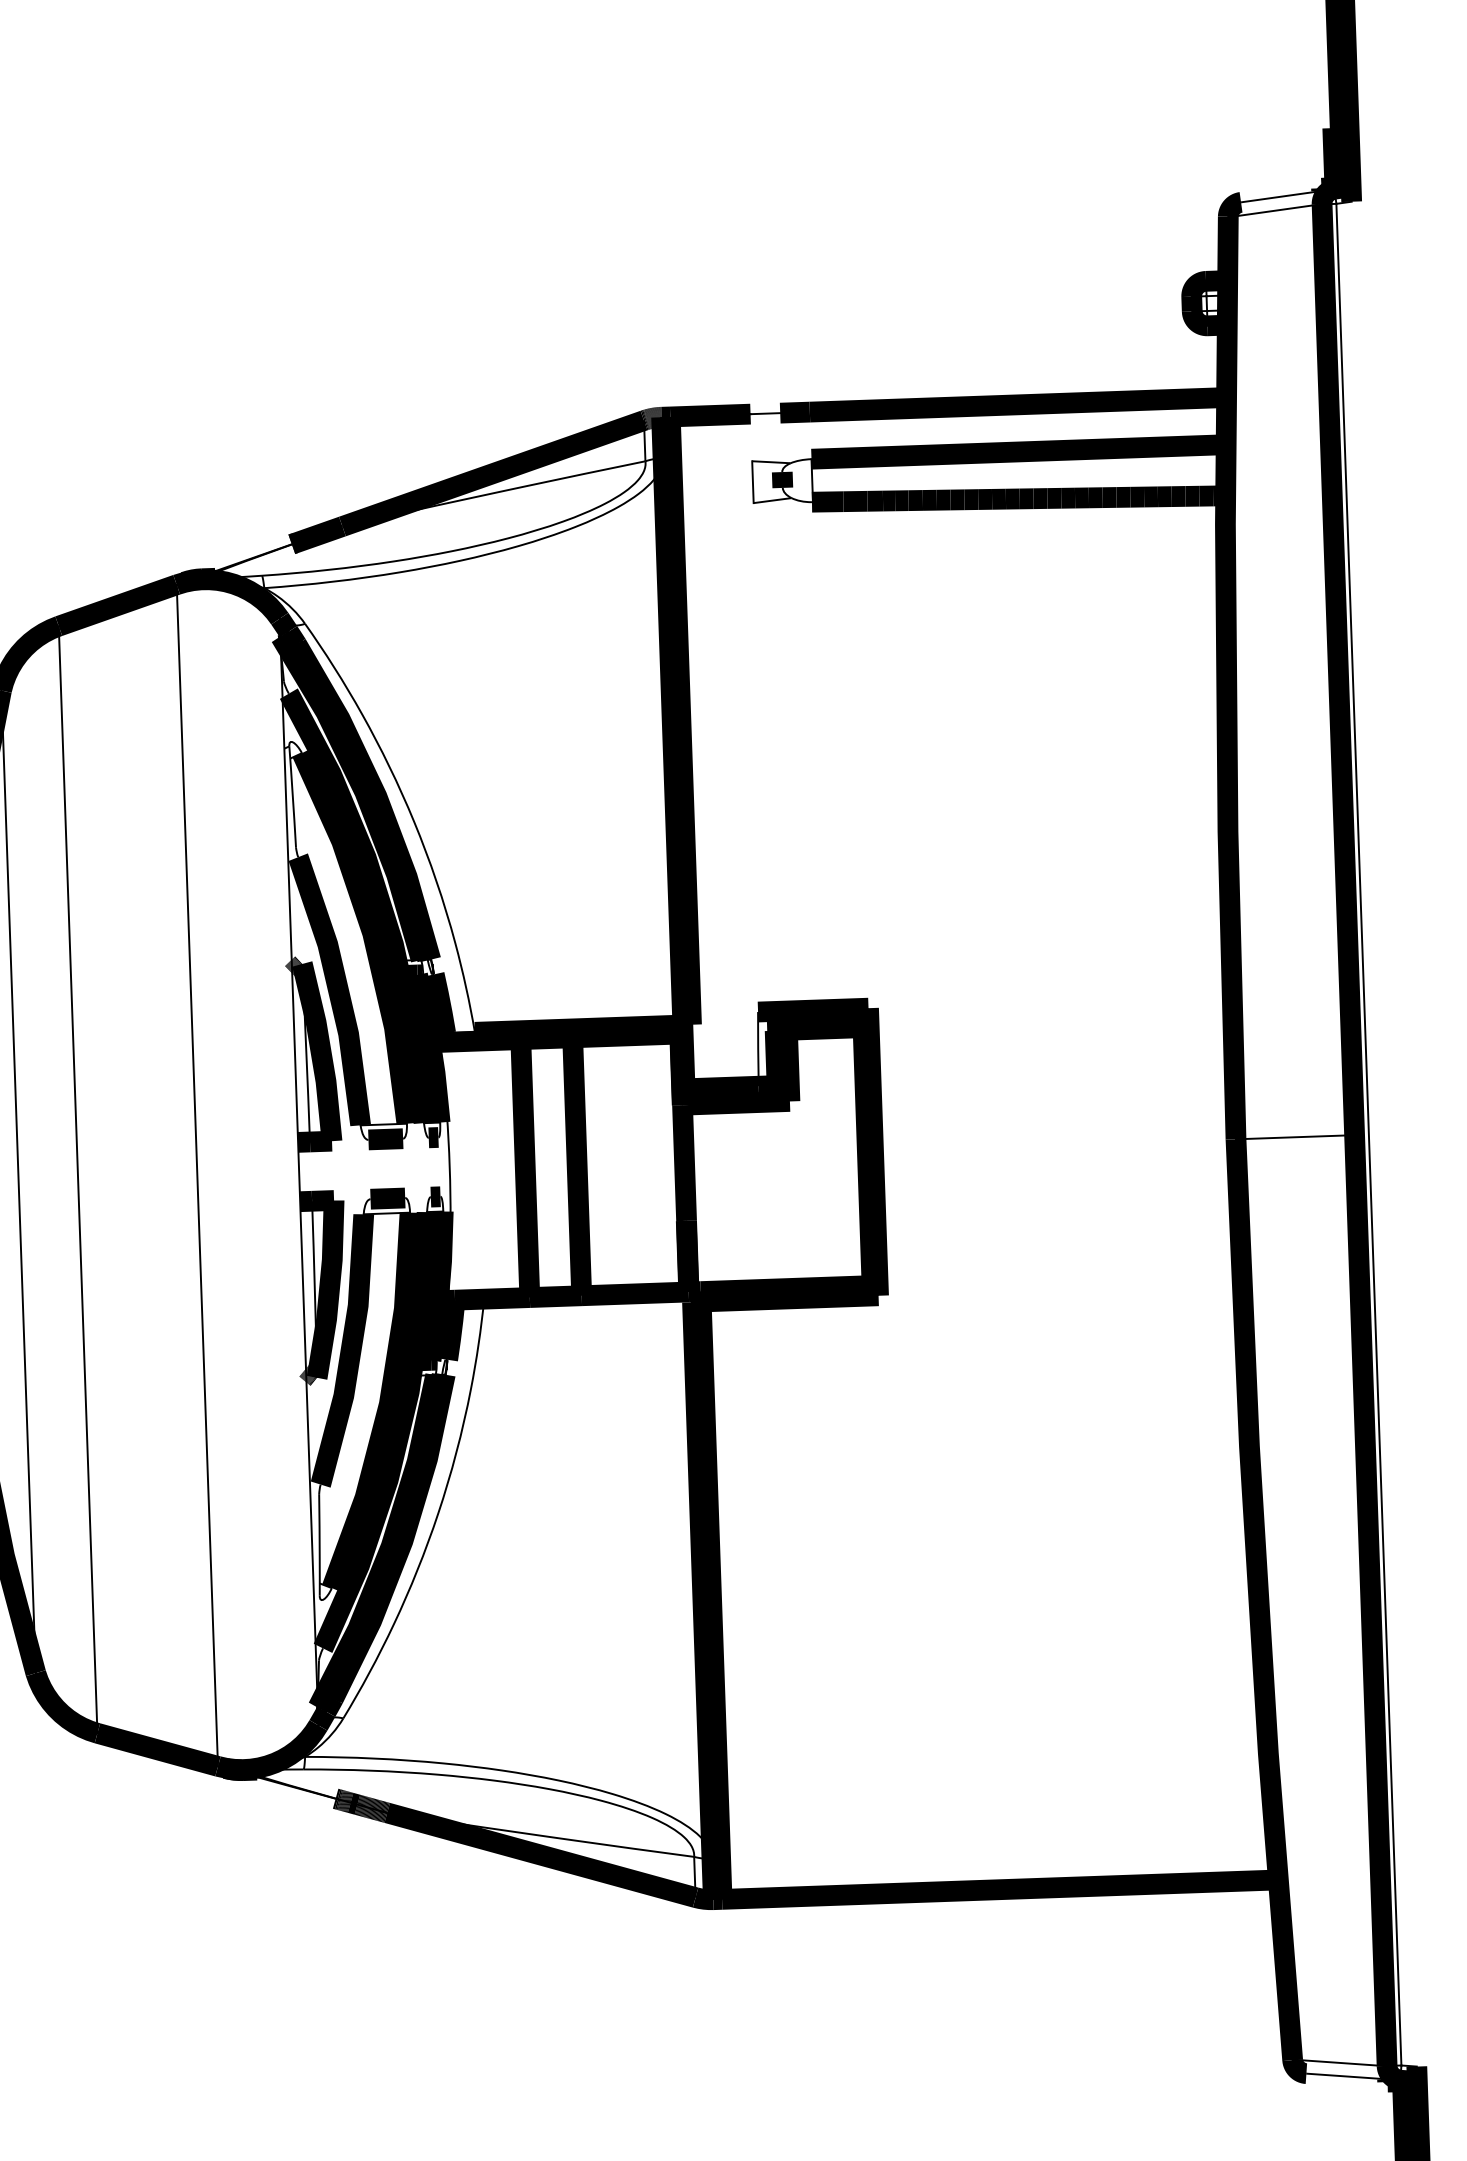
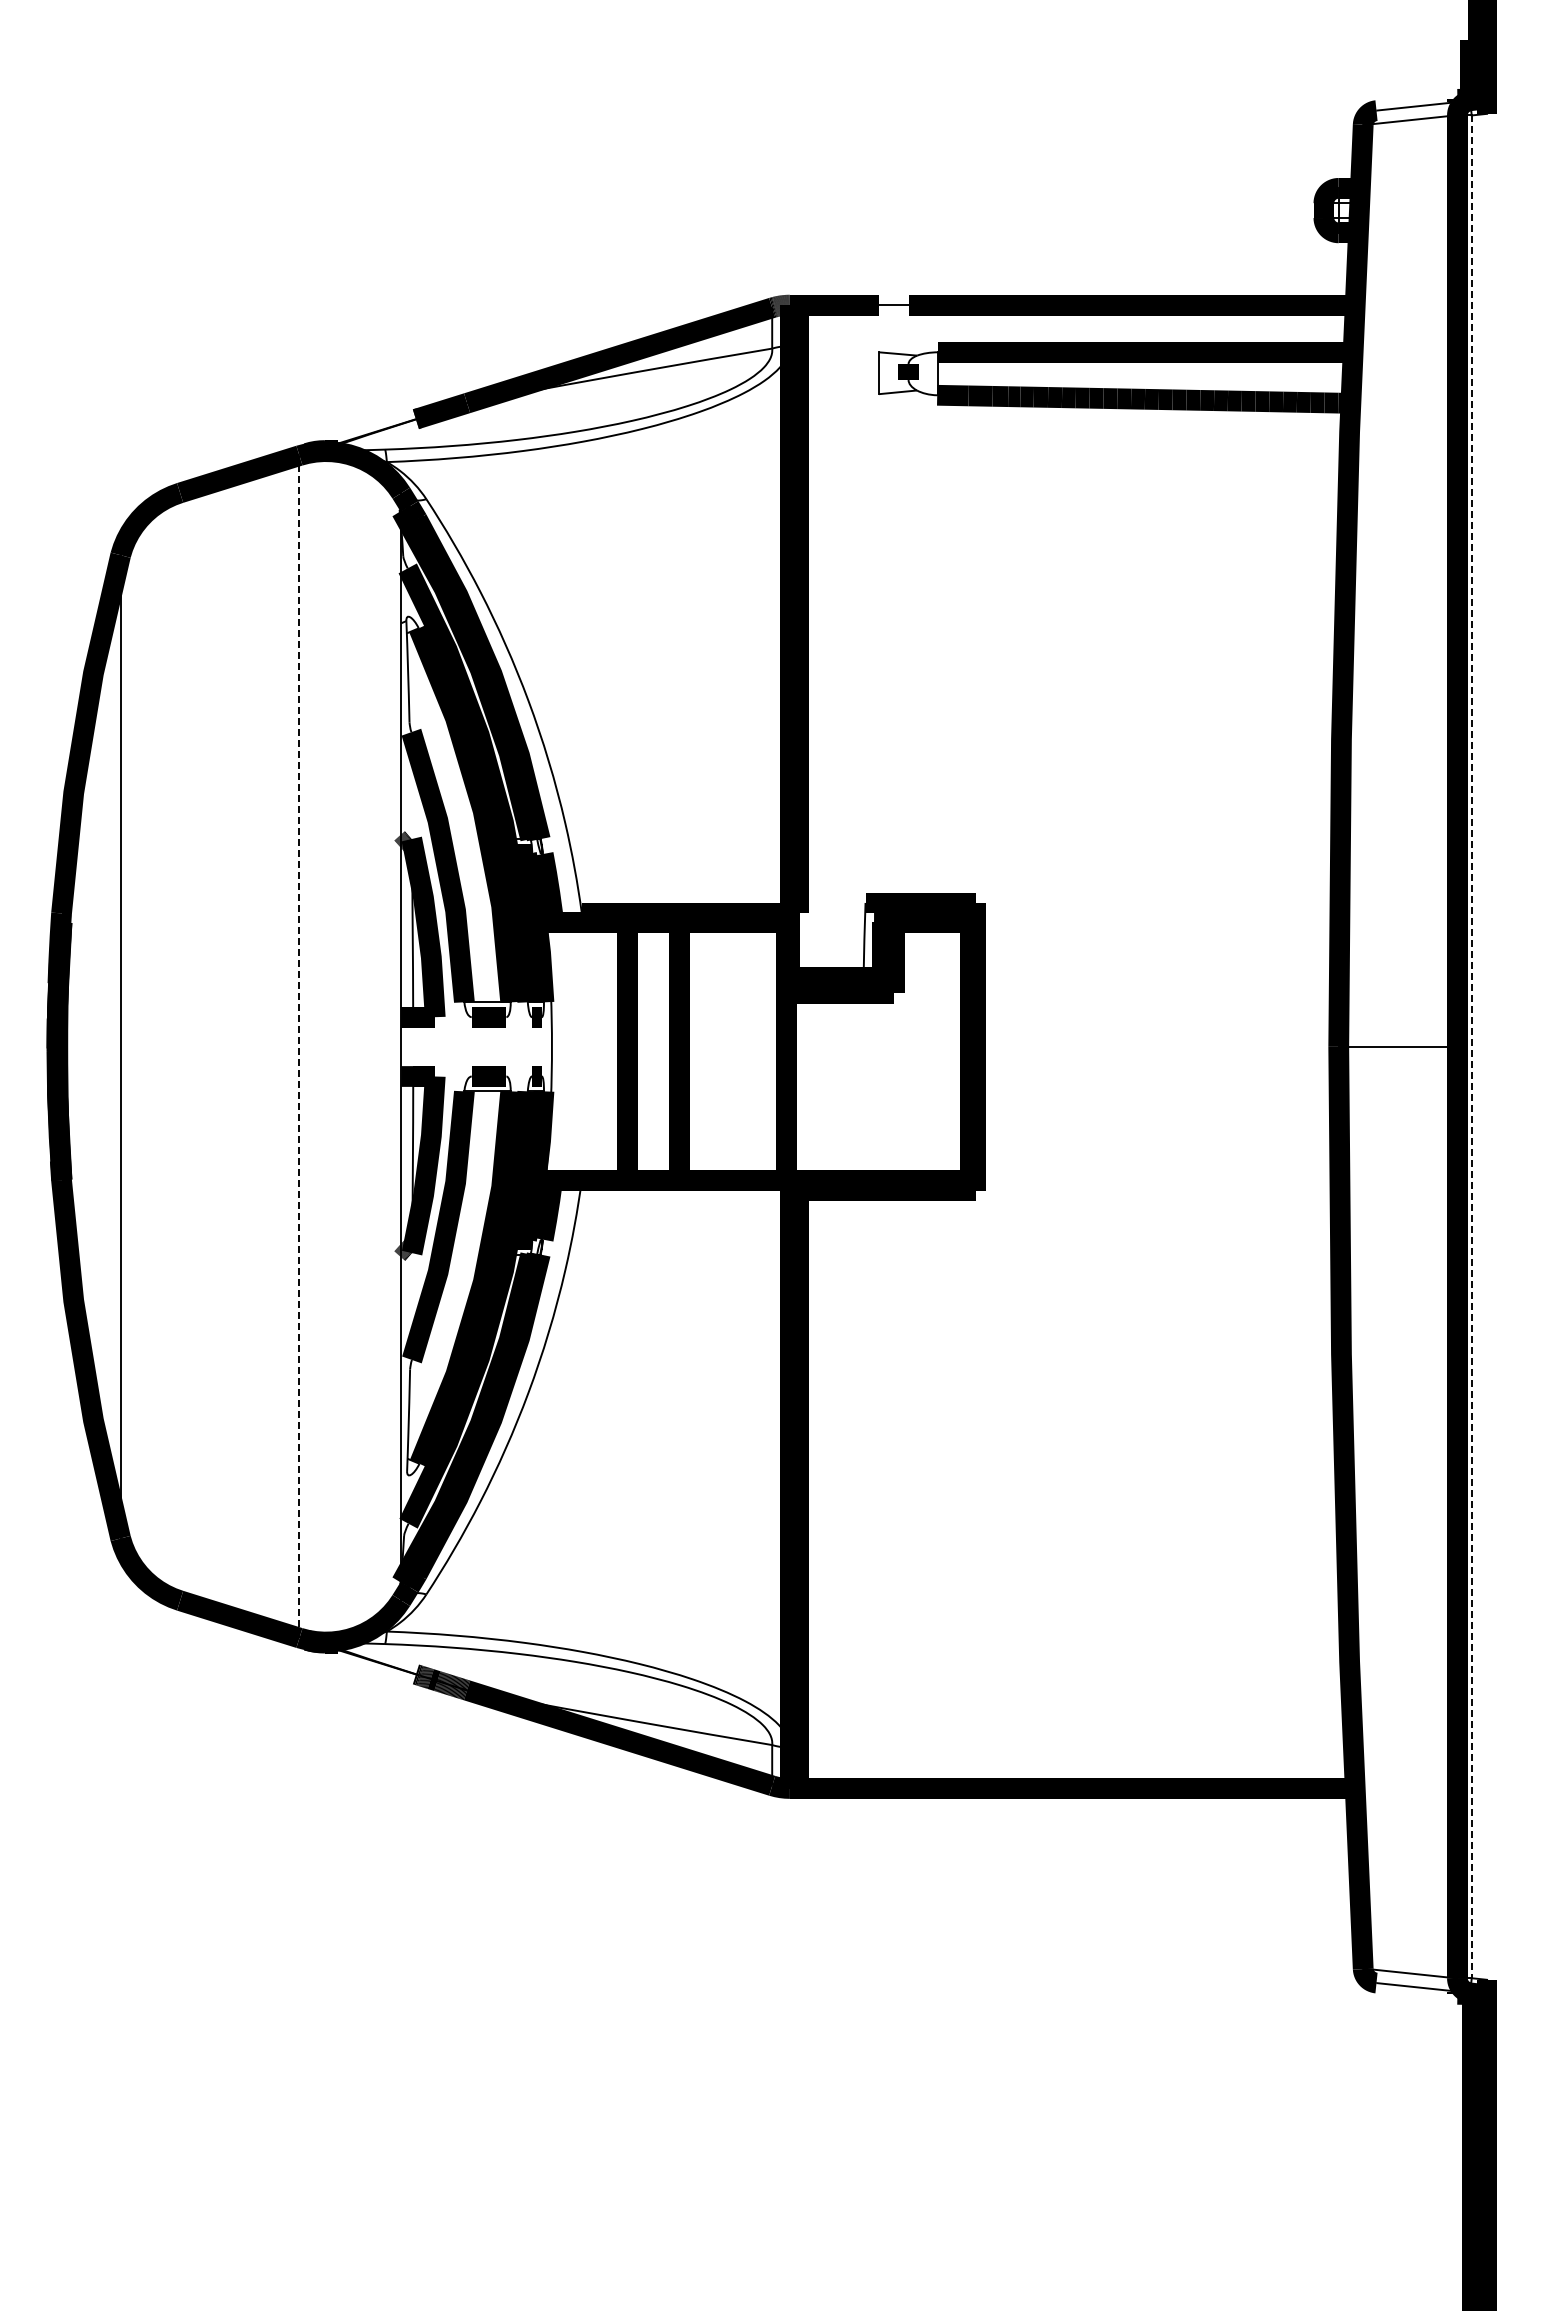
line: (1368, 1135) -> (1471, 1047), solid -> dashed
line: (197, 1175) -> (299, 1046), solid -> dashed
line: (78, 1179) -> (180, 1046), removed

